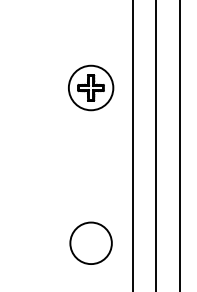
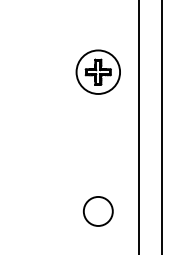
part: (91, 87) -> (98, 71), moved
circle: (90, 243) -> (97, 211), size x0.71

